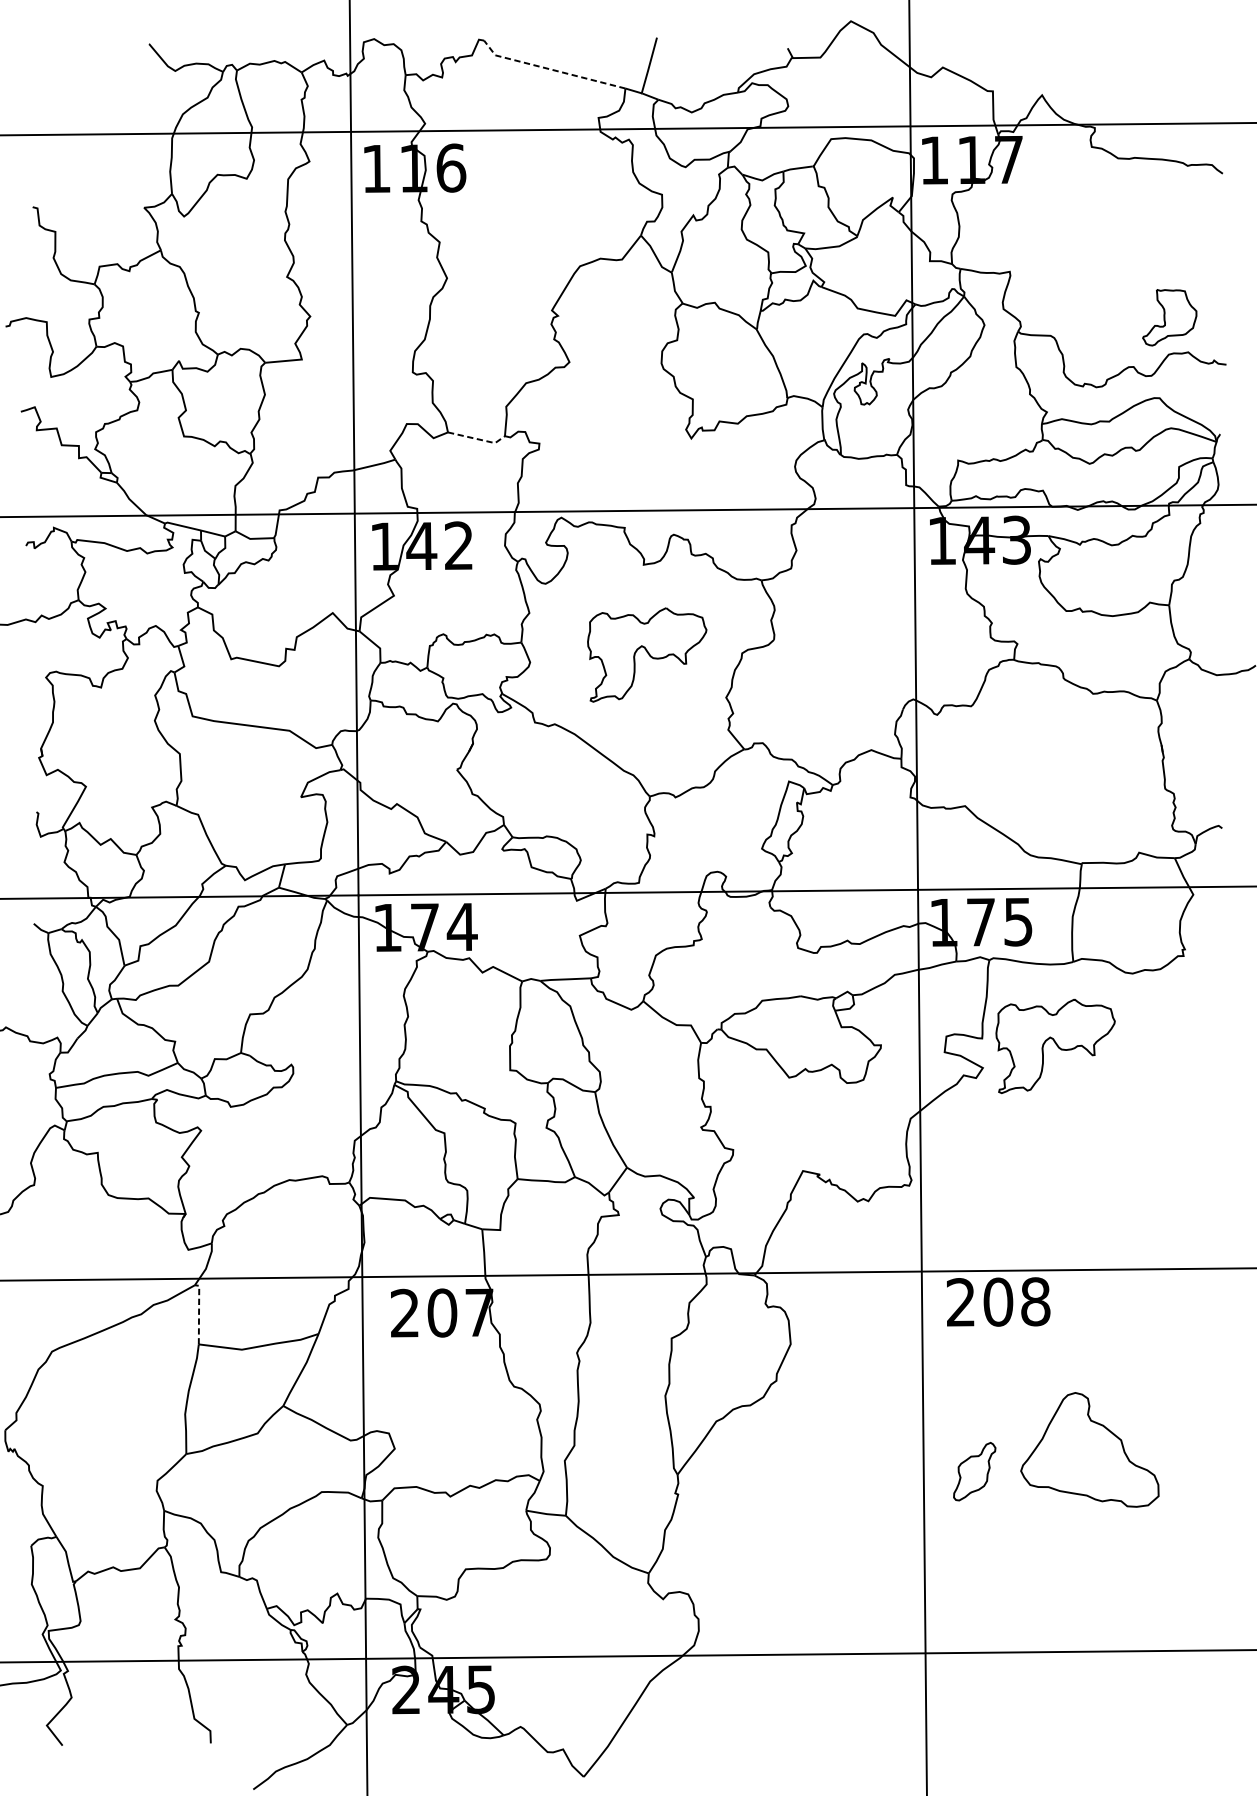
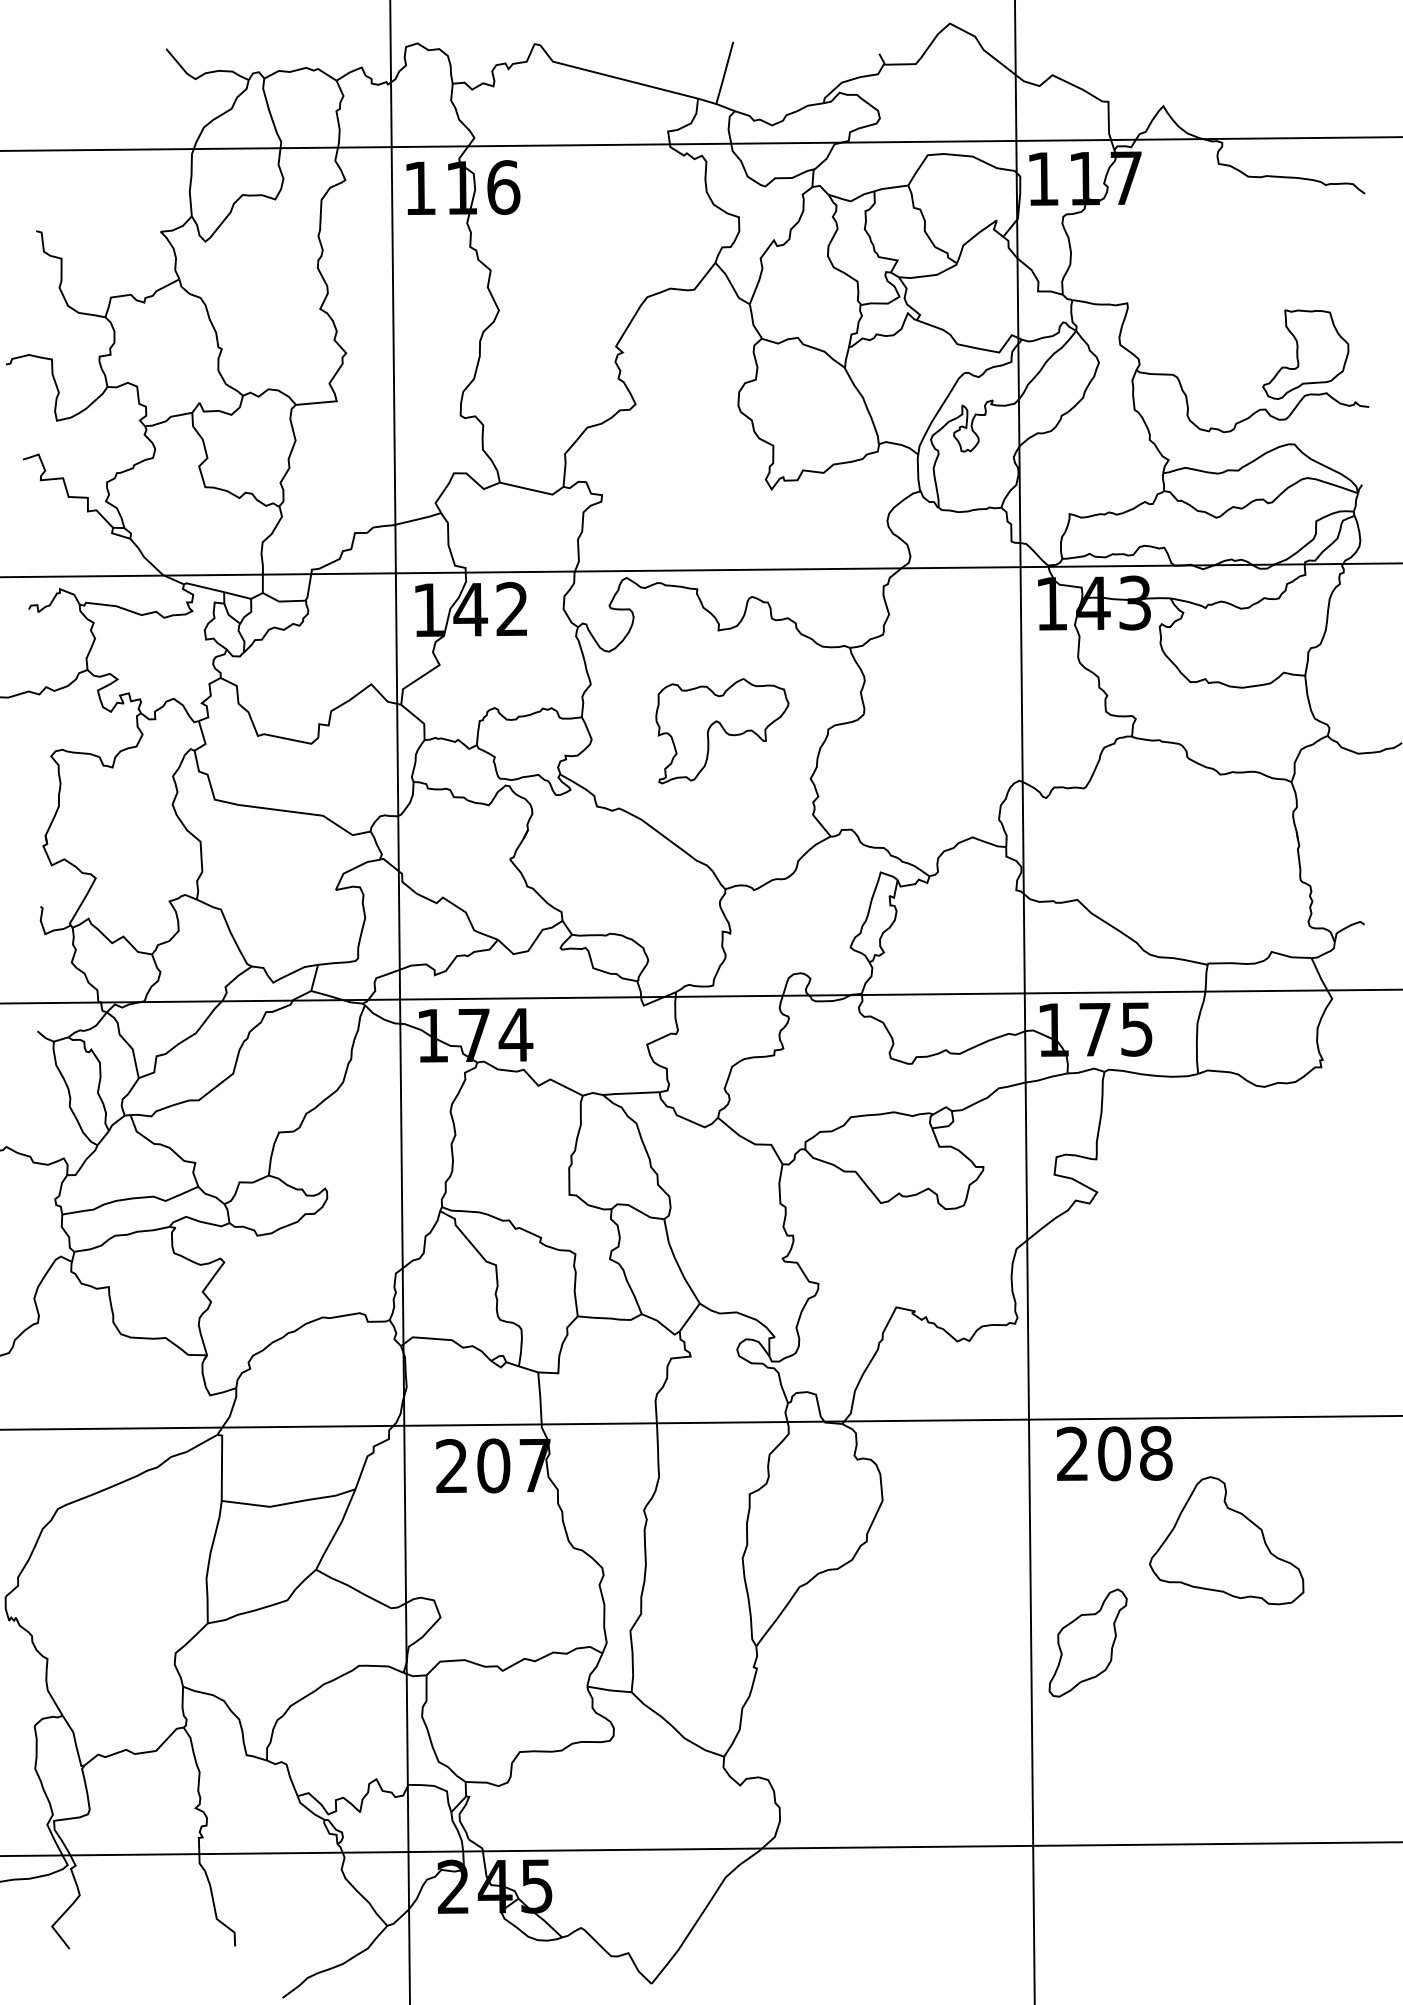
line: (550, 69) -> (614, 77), dashed -> solid
part: (1169, 317) -> (1305, 354), size x1.43
line: (478, 439) -> (534, 490), dashed -> solid
part: (1055, 1046) -> (1178, 1168), removed
line: (198, 1312) -> (221, 1465), dashed -> solid
part: (1089, 1449) -> (1226, 1540), moved
part: (974, 1471) -> (1087, 1642), size x1.67

